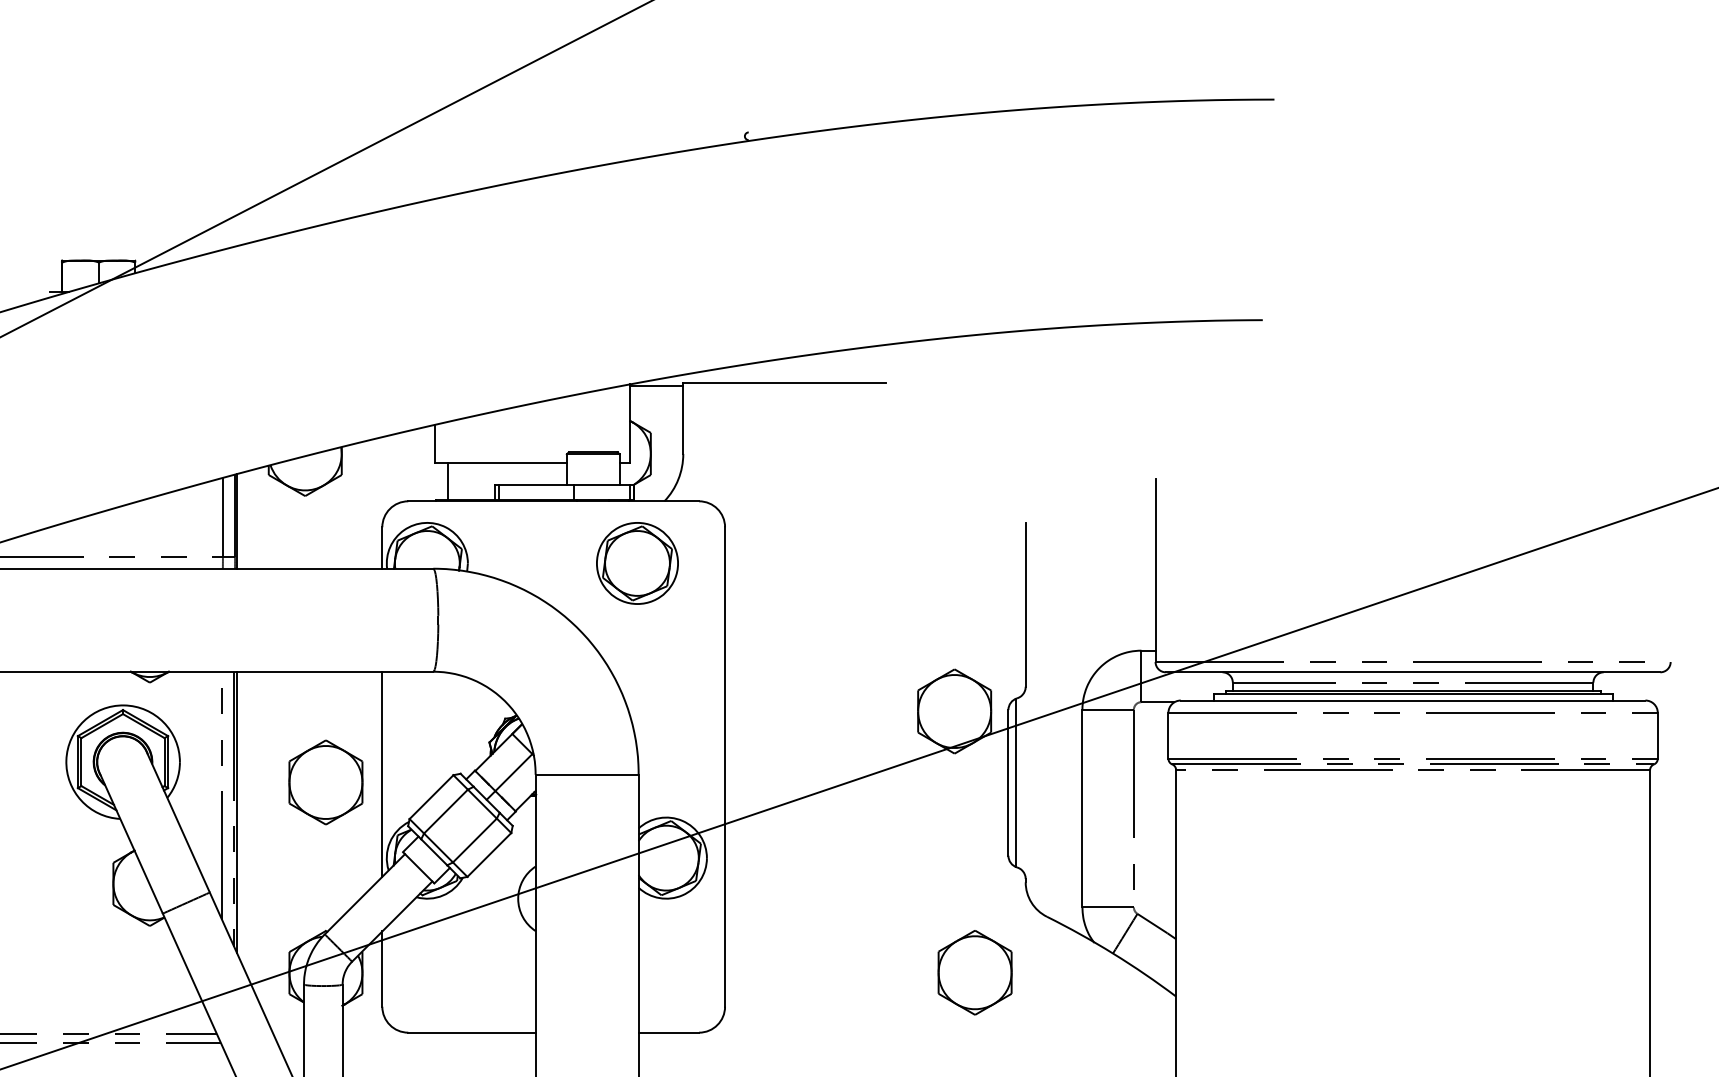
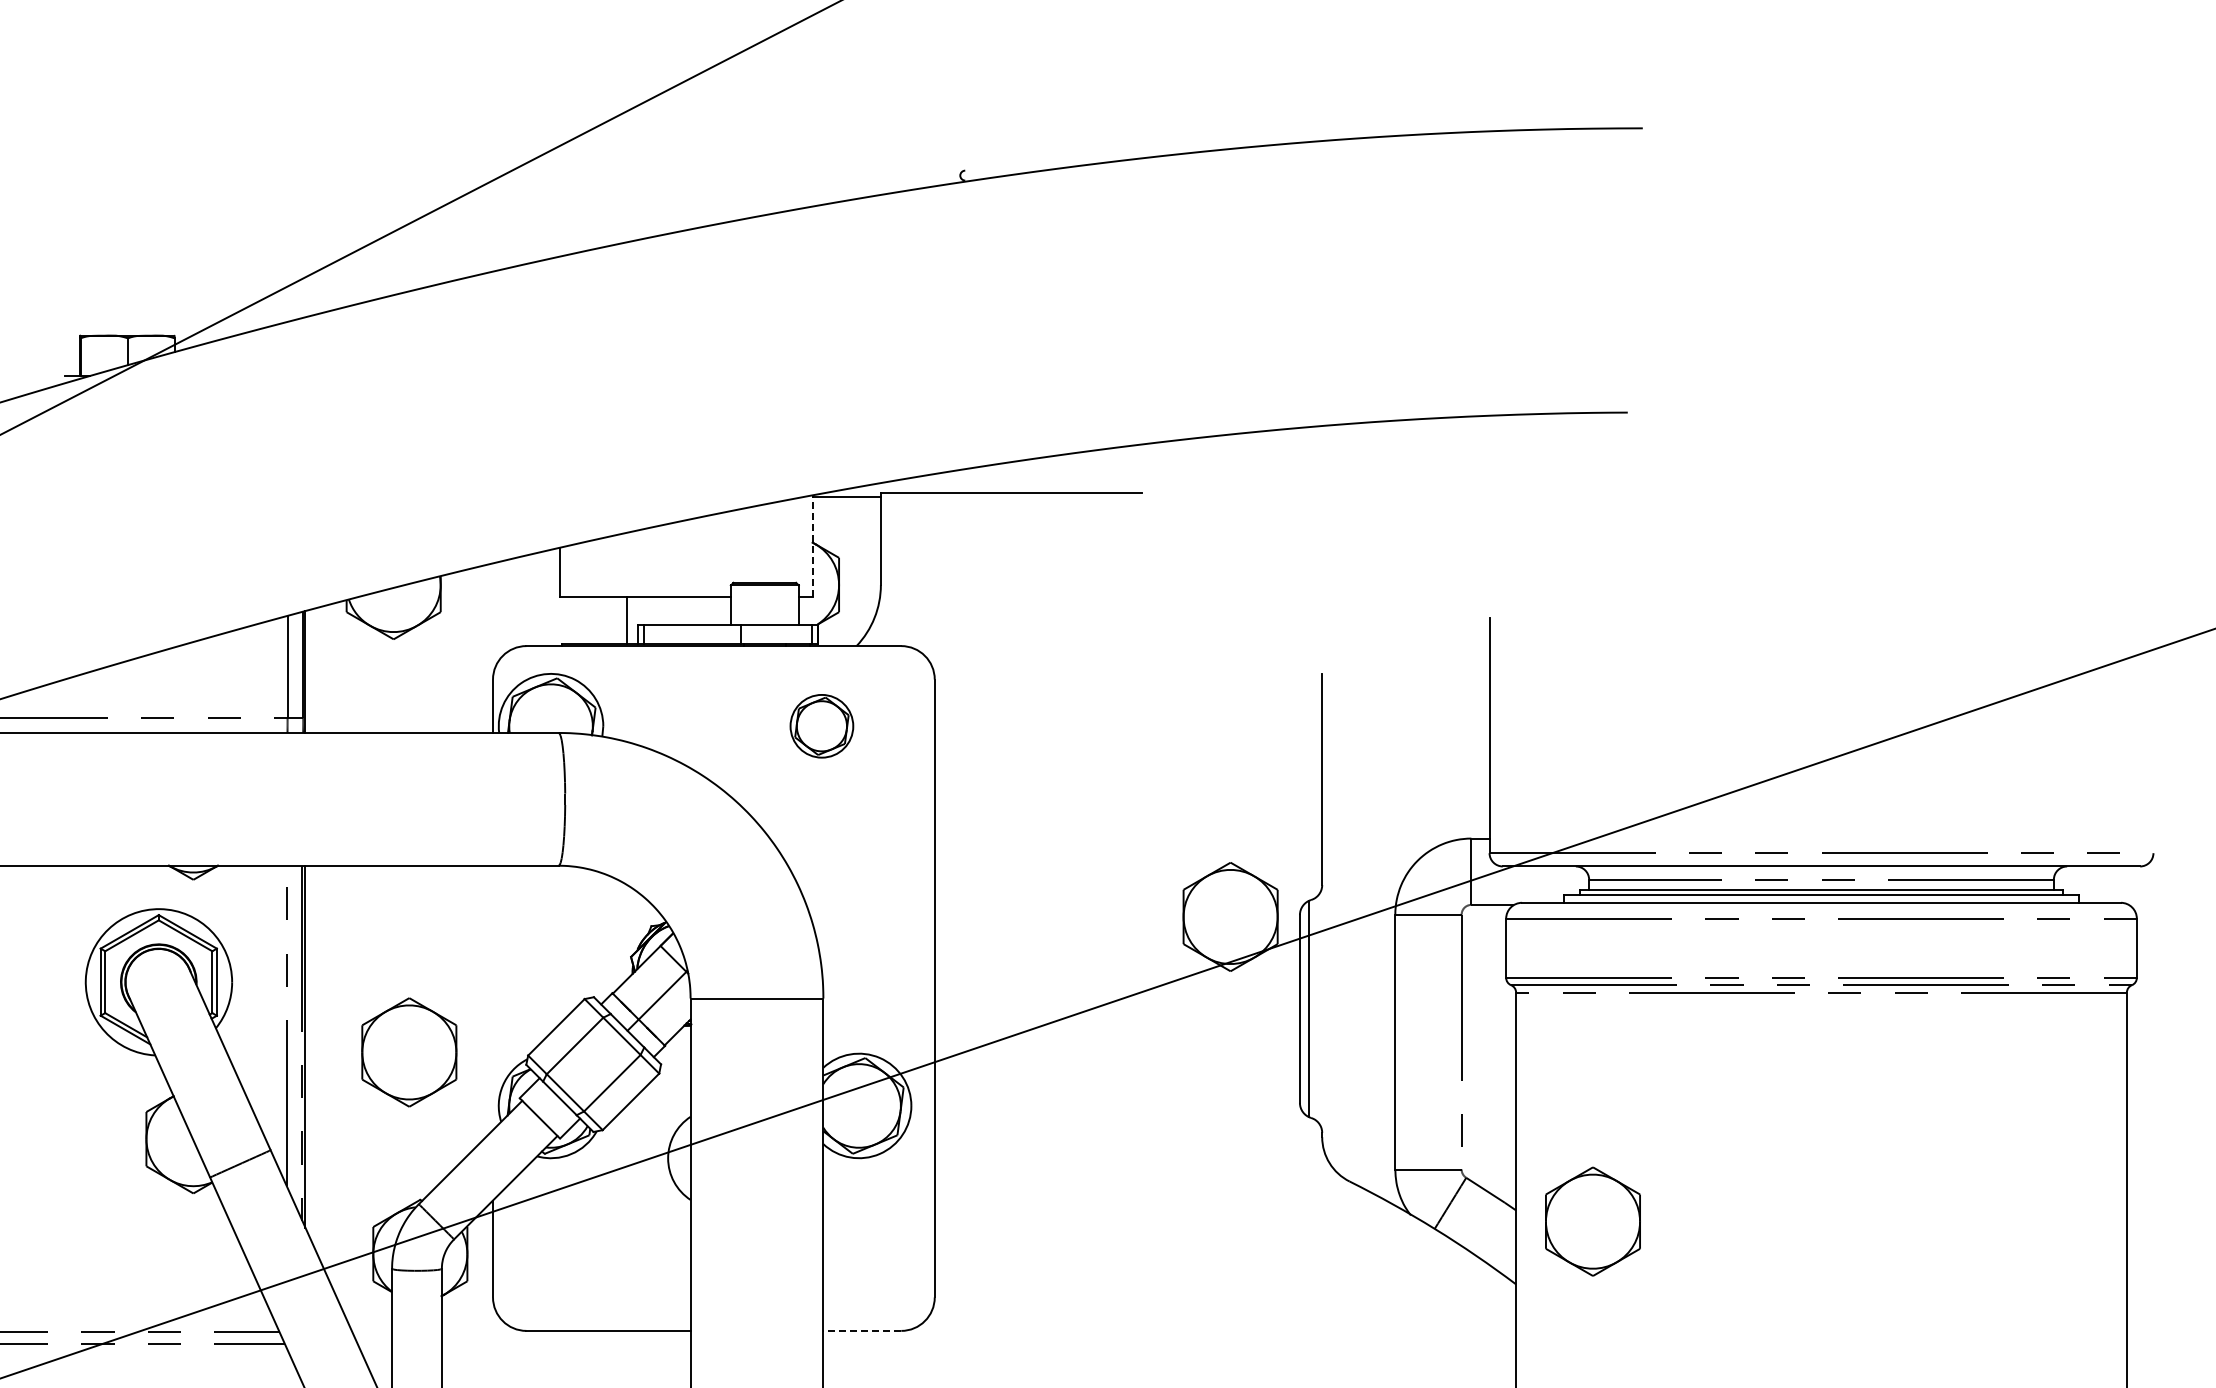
line: (630, 424) -> (812, 546), solid -> dashed
line: (447, 481) -> (626, 620), moved
part: (637, 563) -> (821, 726), size x0.6
line: (382, 773) -> (493, 997), removed
part: (326, 782) -> (409, 1052), moved
part: (974, 972) -> (1592, 1221), moved
line: (669, 1032) -> (862, 1330), solid -> dashed

